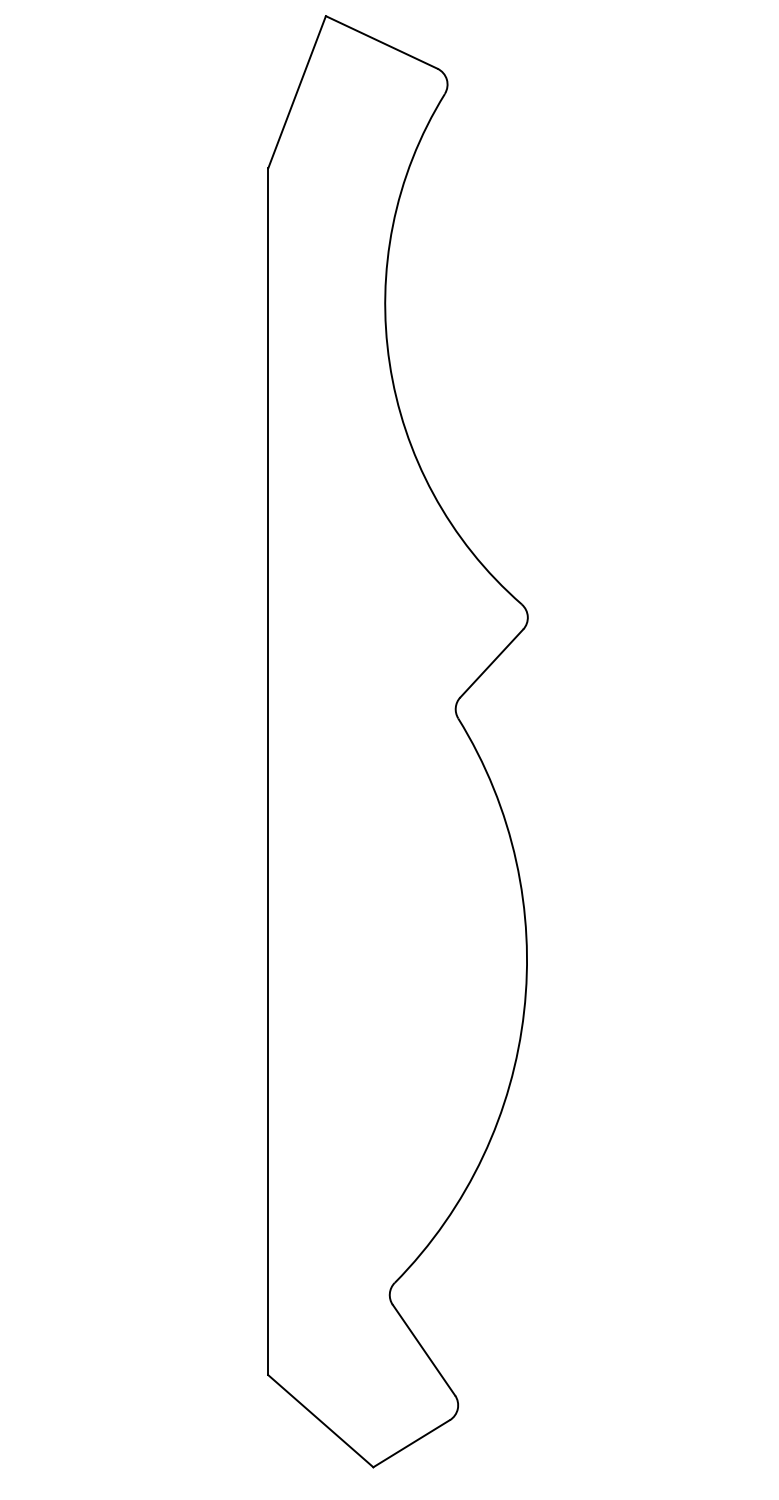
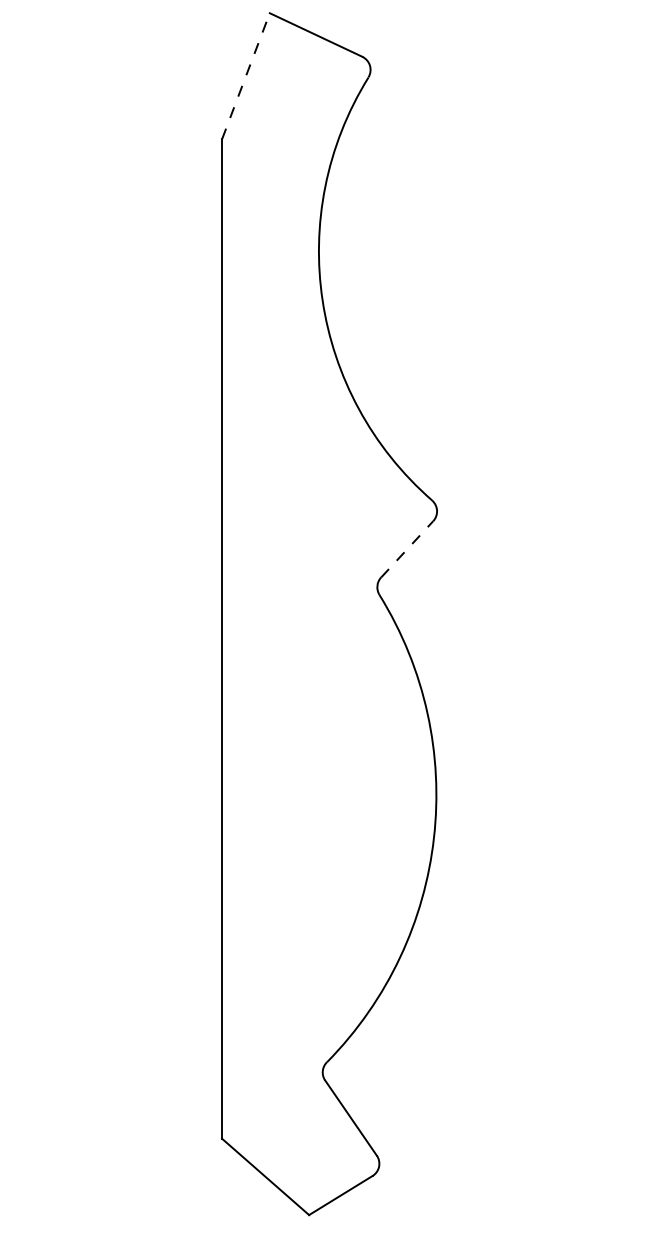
line: (297, 91) -> (246, 75), solid -> dashed
line: (492, 663) -> (407, 549), solid -> dashed

